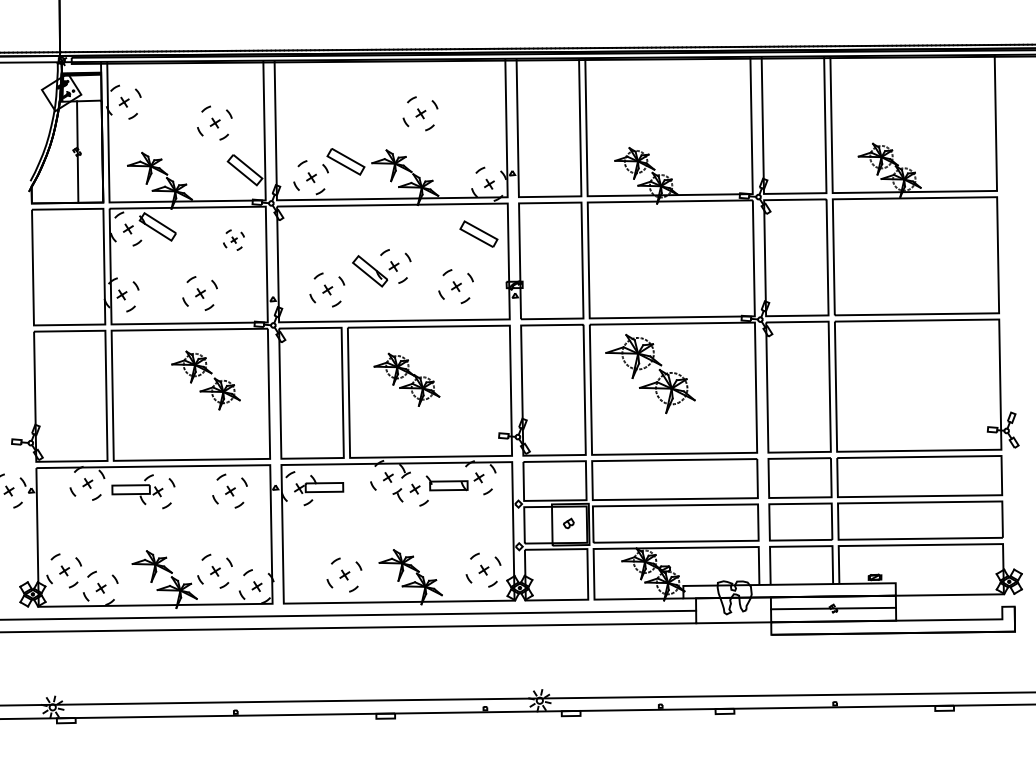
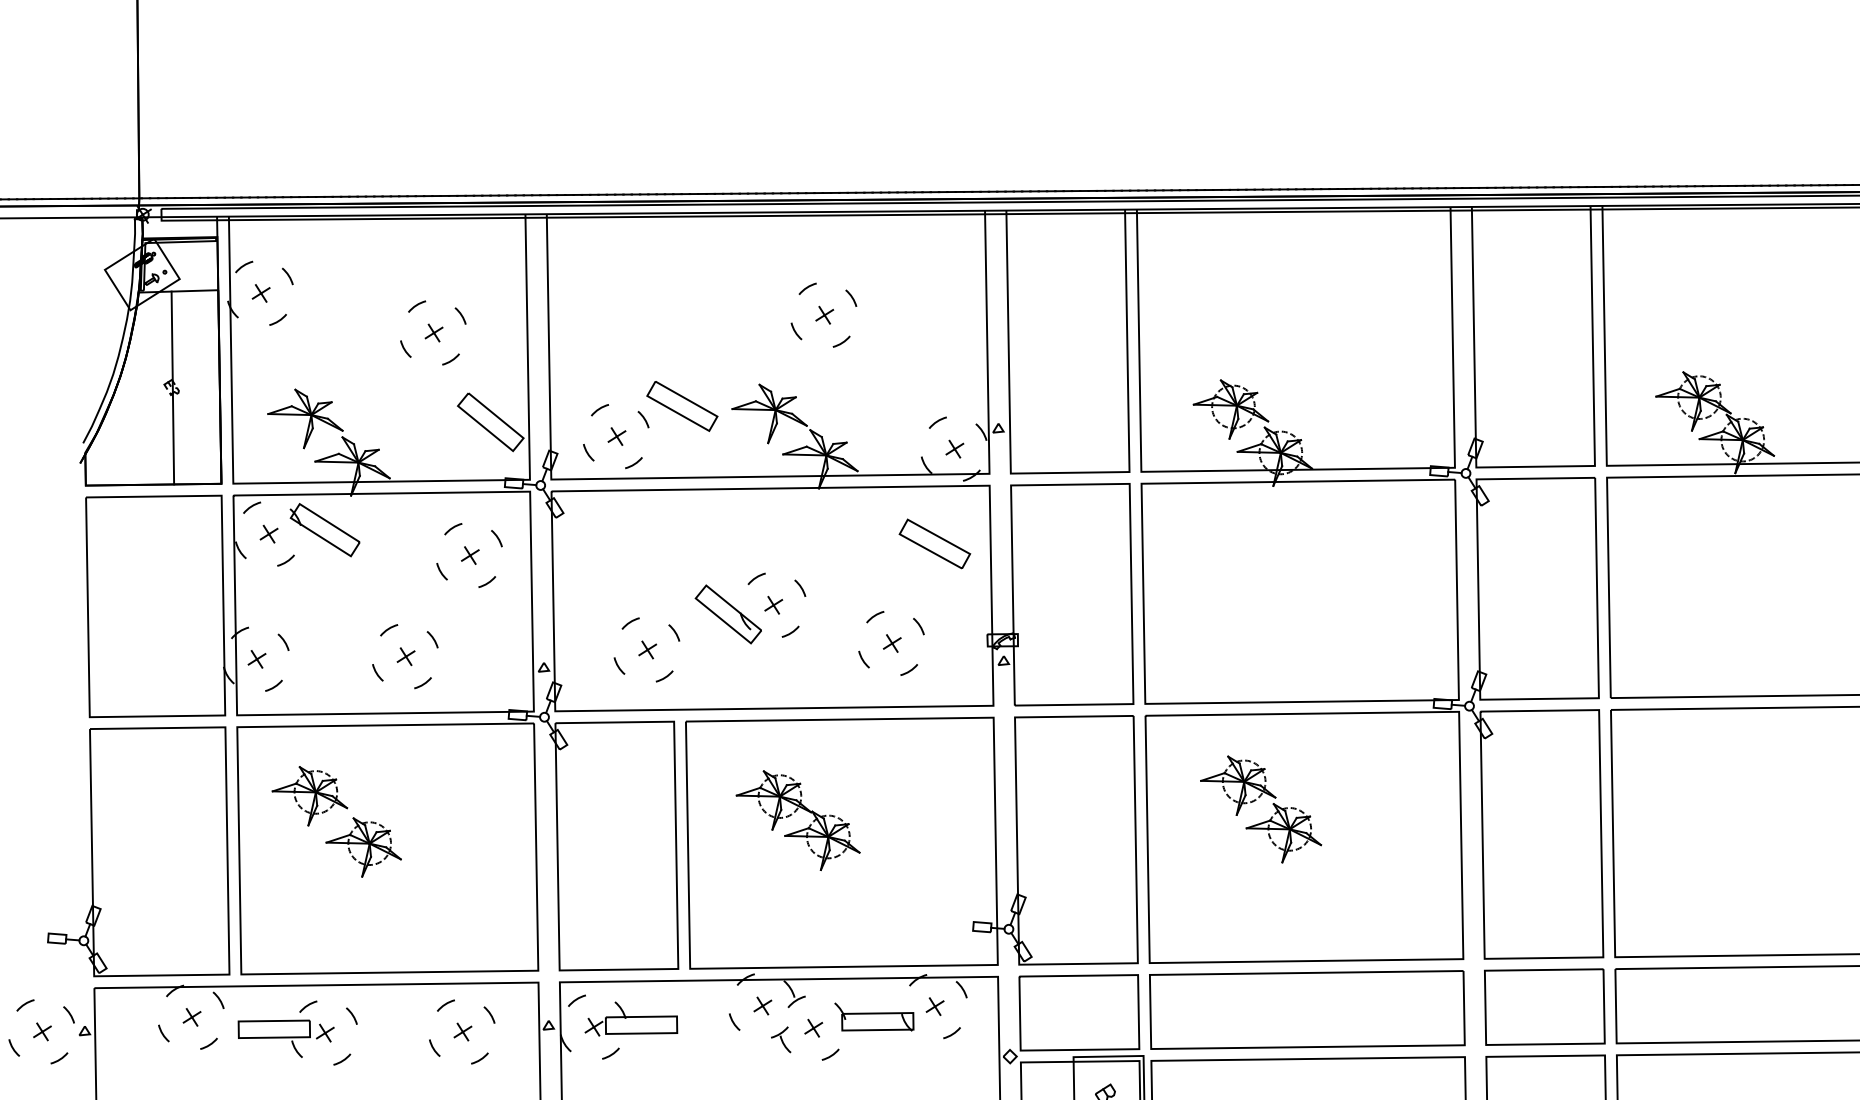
part: (233, 239) -> (468, 554), size x1.67
part: (650, 373) -> (1260, 808), size x0.71
part: (201, 375) -> (328, 812), moved

